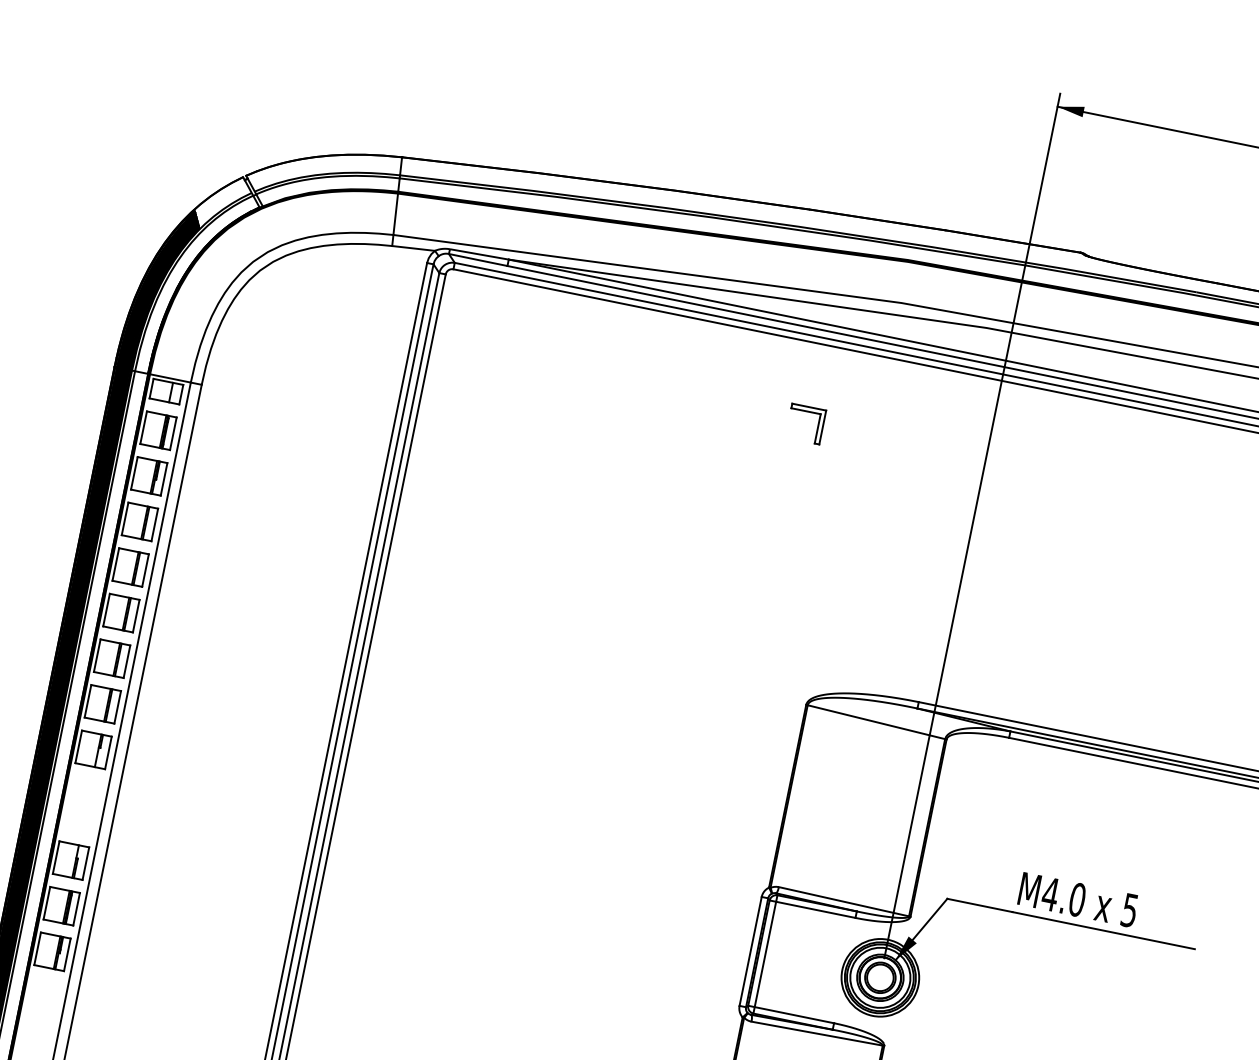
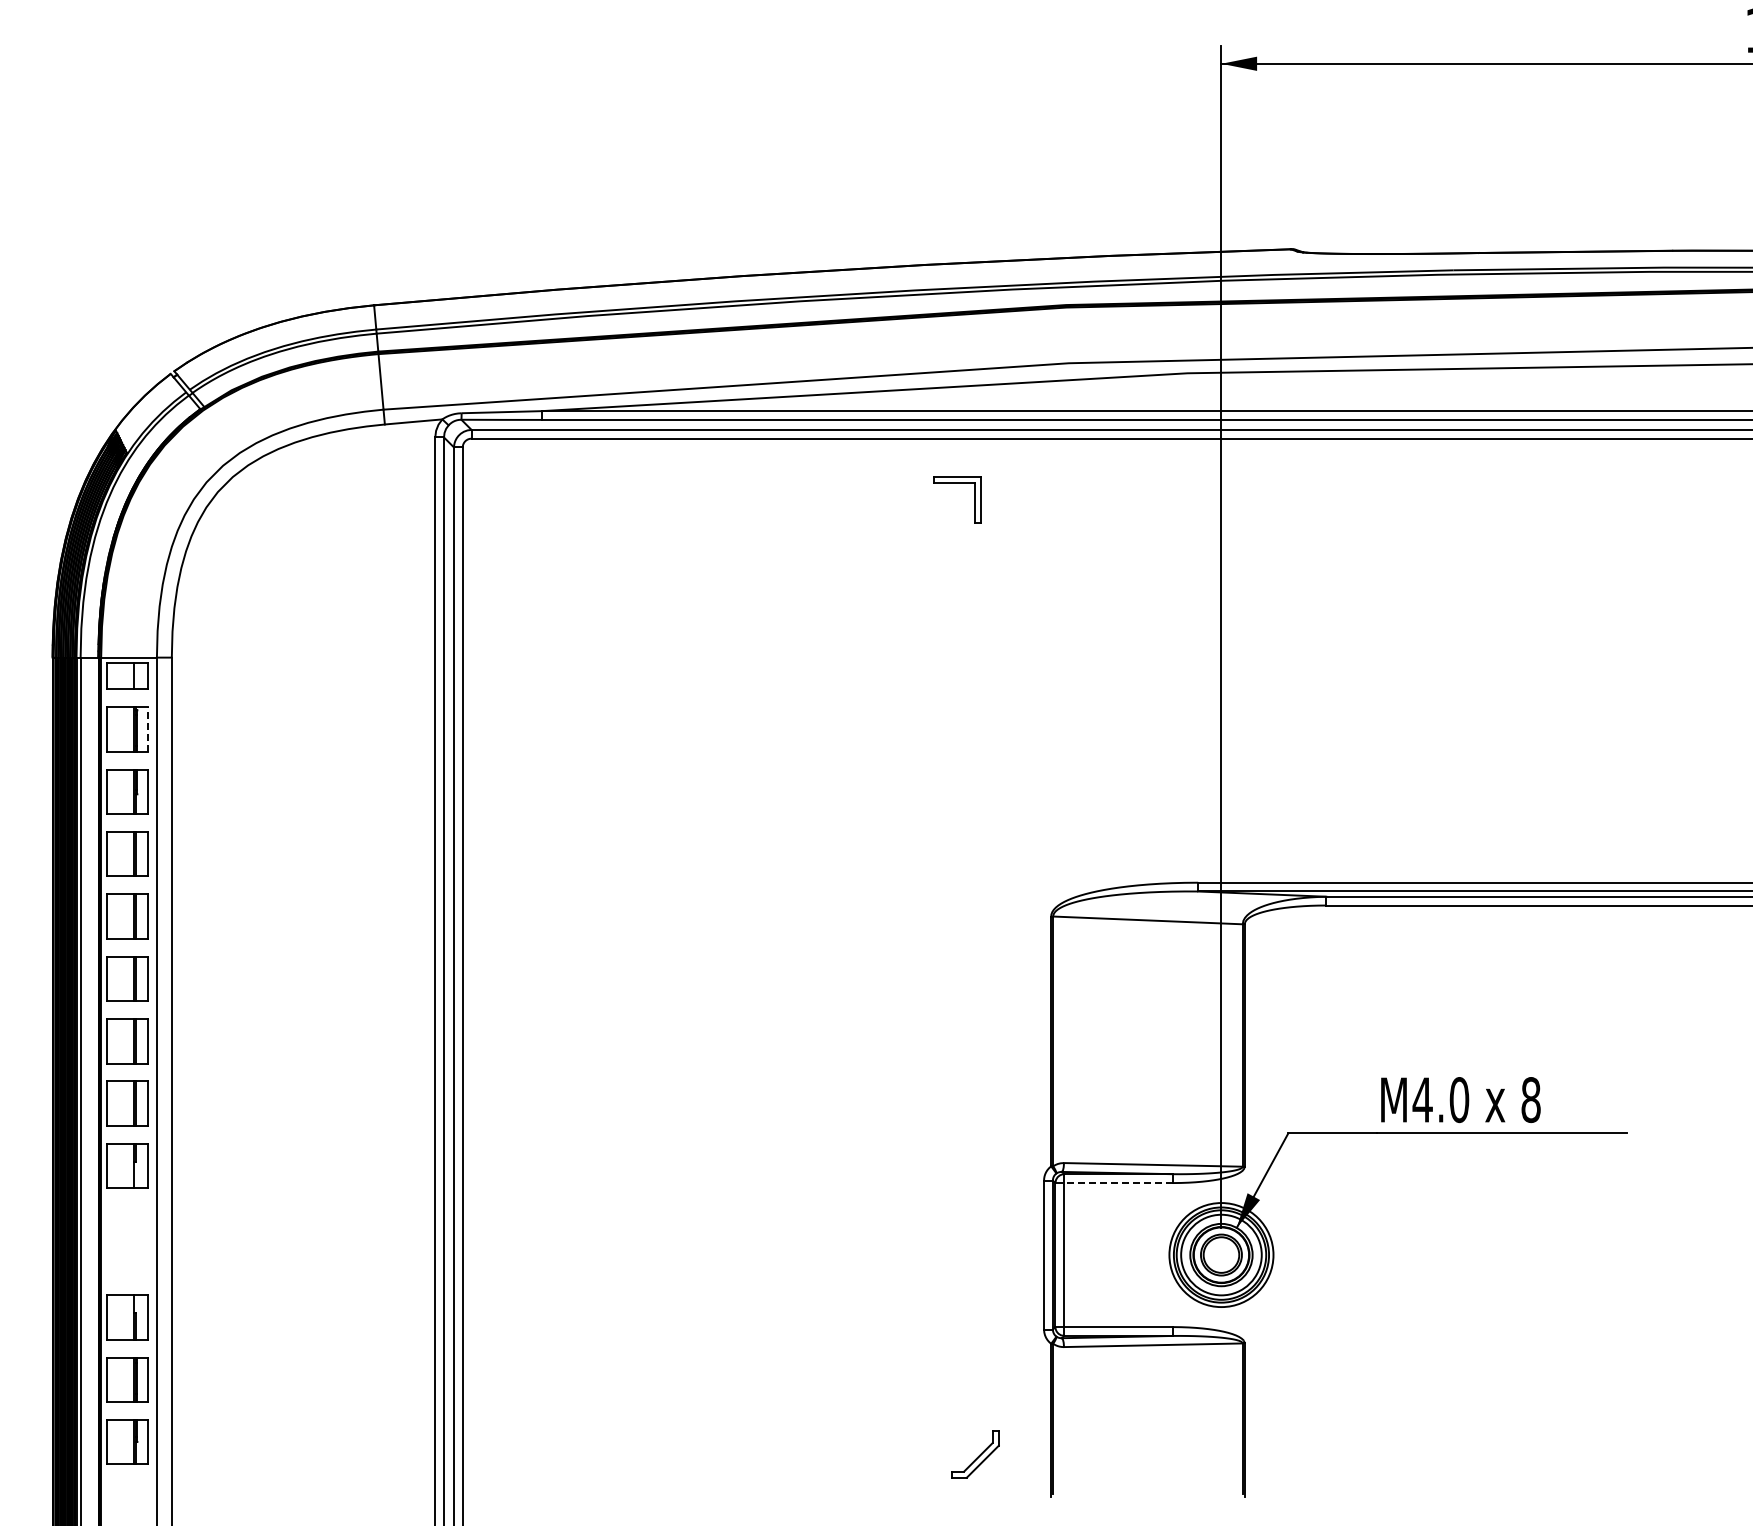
part: (808, 412) -> (957, 483), moved
line: (173, 433) -> (147, 729), solid -> dashed
line: (812, 909) -> (1114, 1183), solid -> dashed
text: (1129, 910) -> (1530, 1100), 5 -> 8

